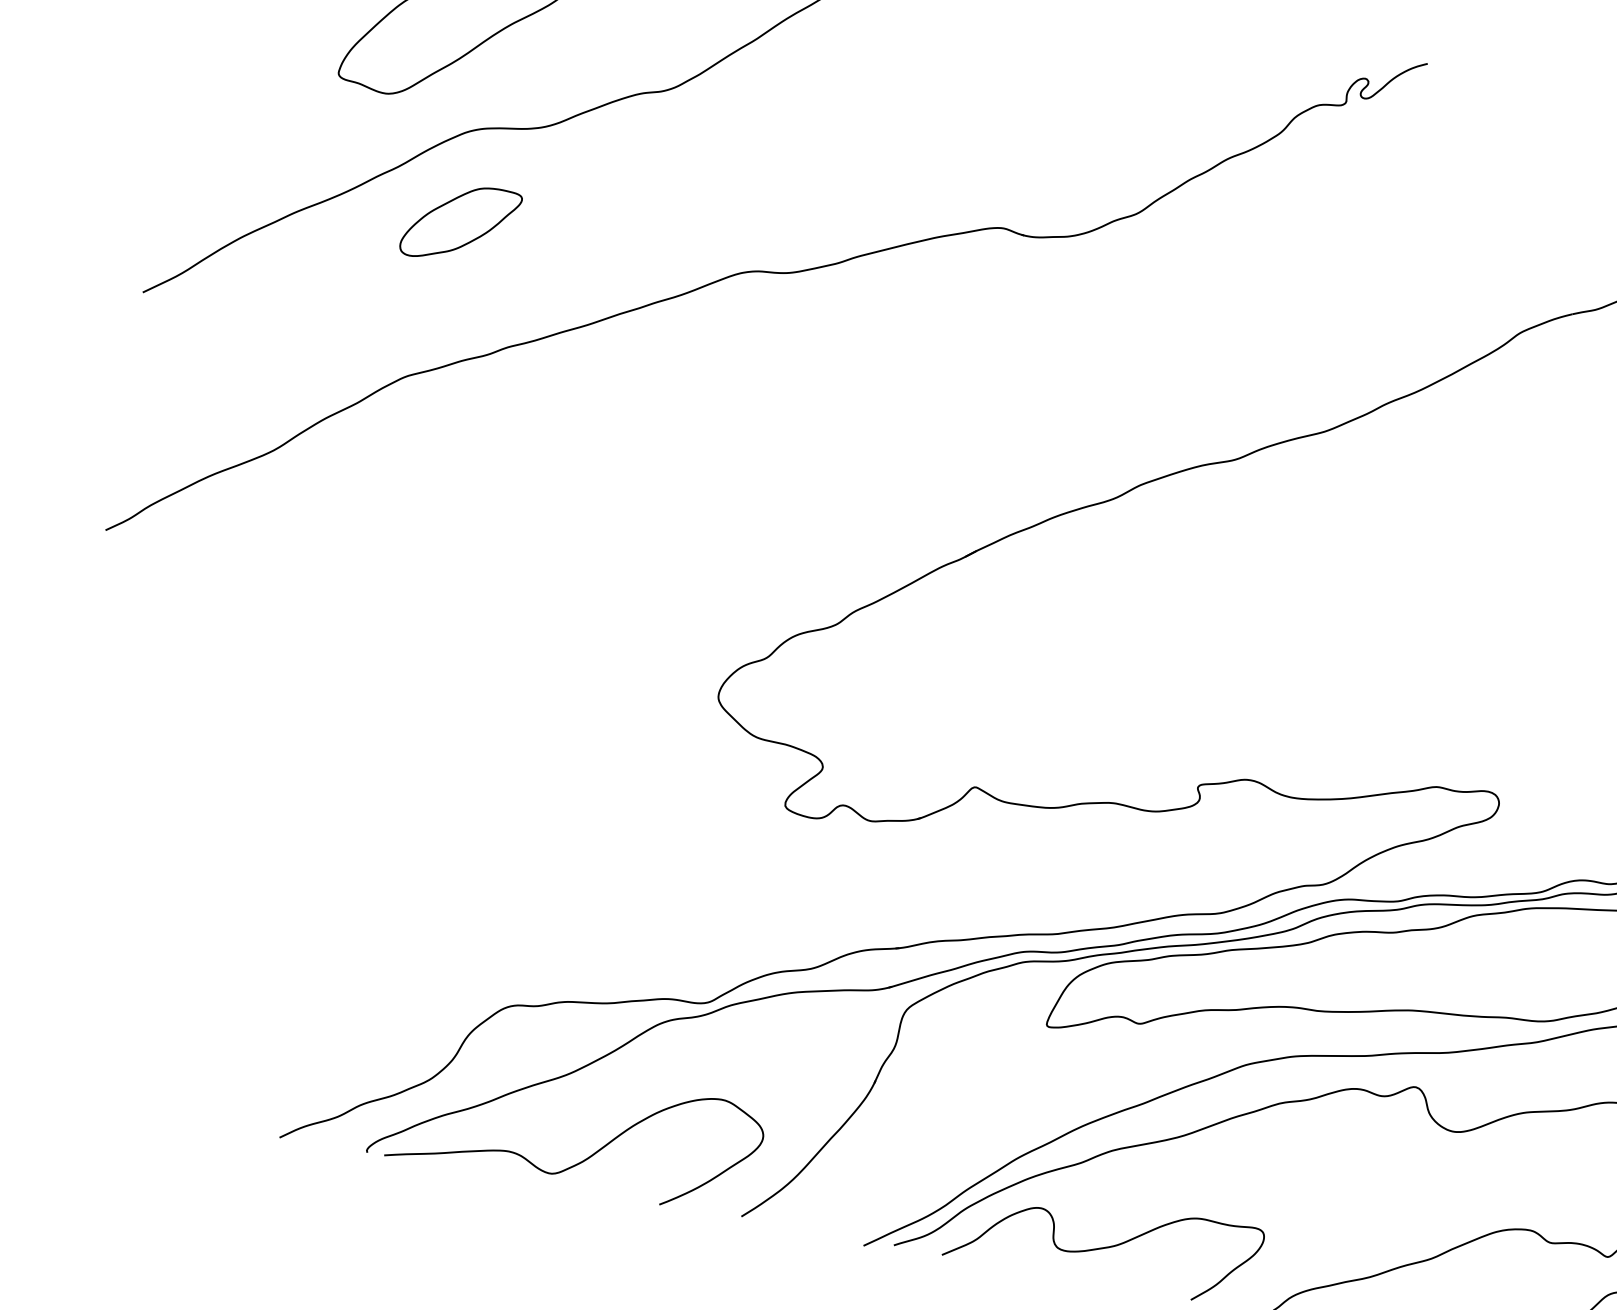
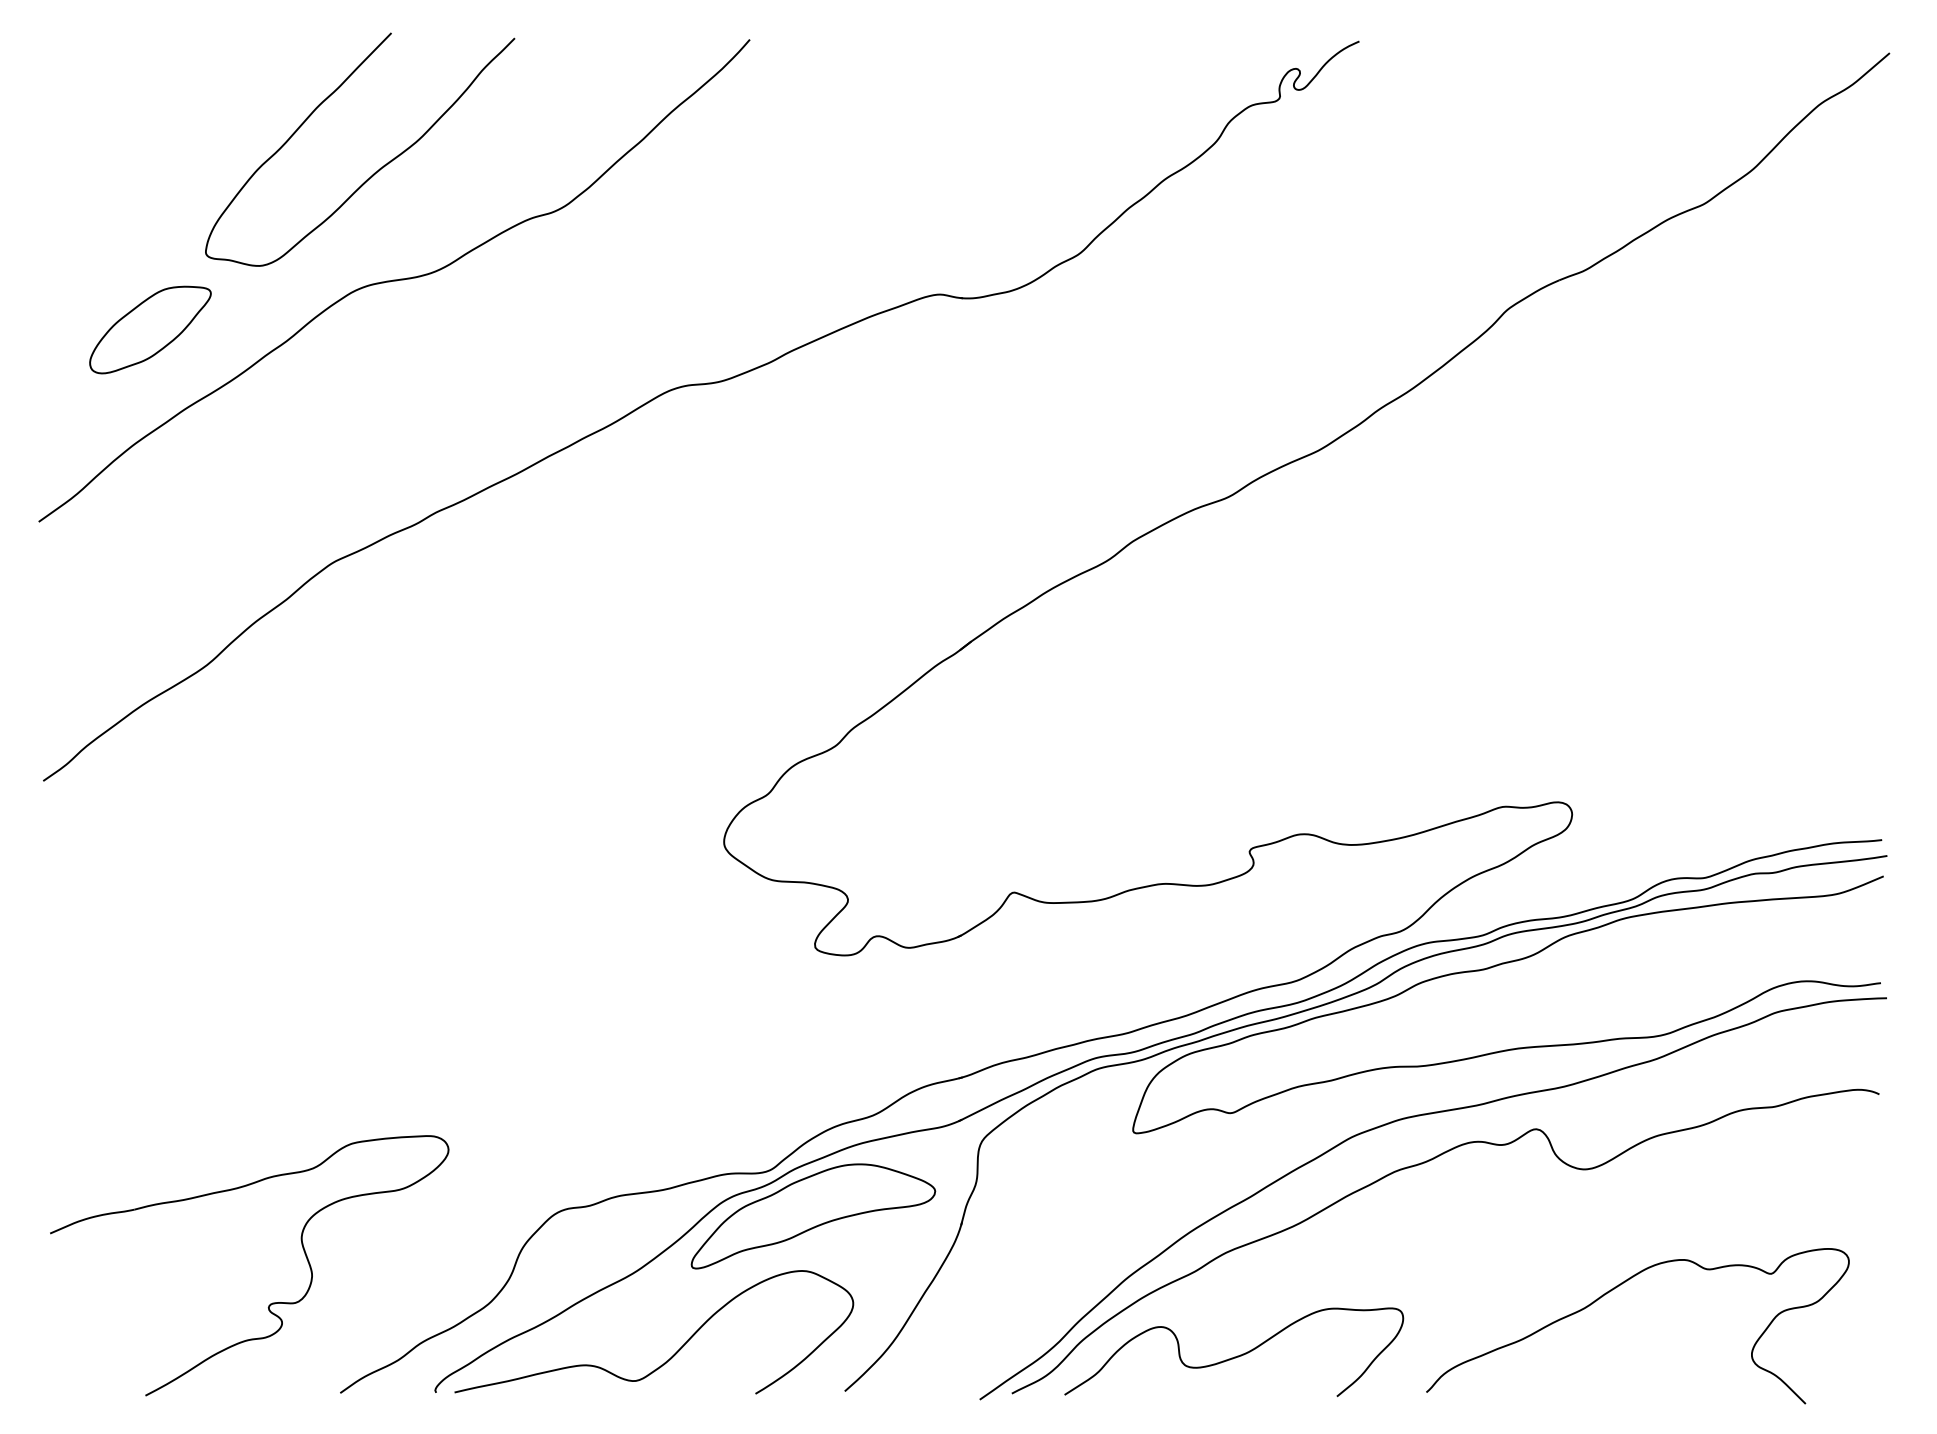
part: (461, 223) -> (150, 329), moved
part: (230, 1044) -> (270, 1303), added
part: (740, 1051) -> (813, 1216), added

